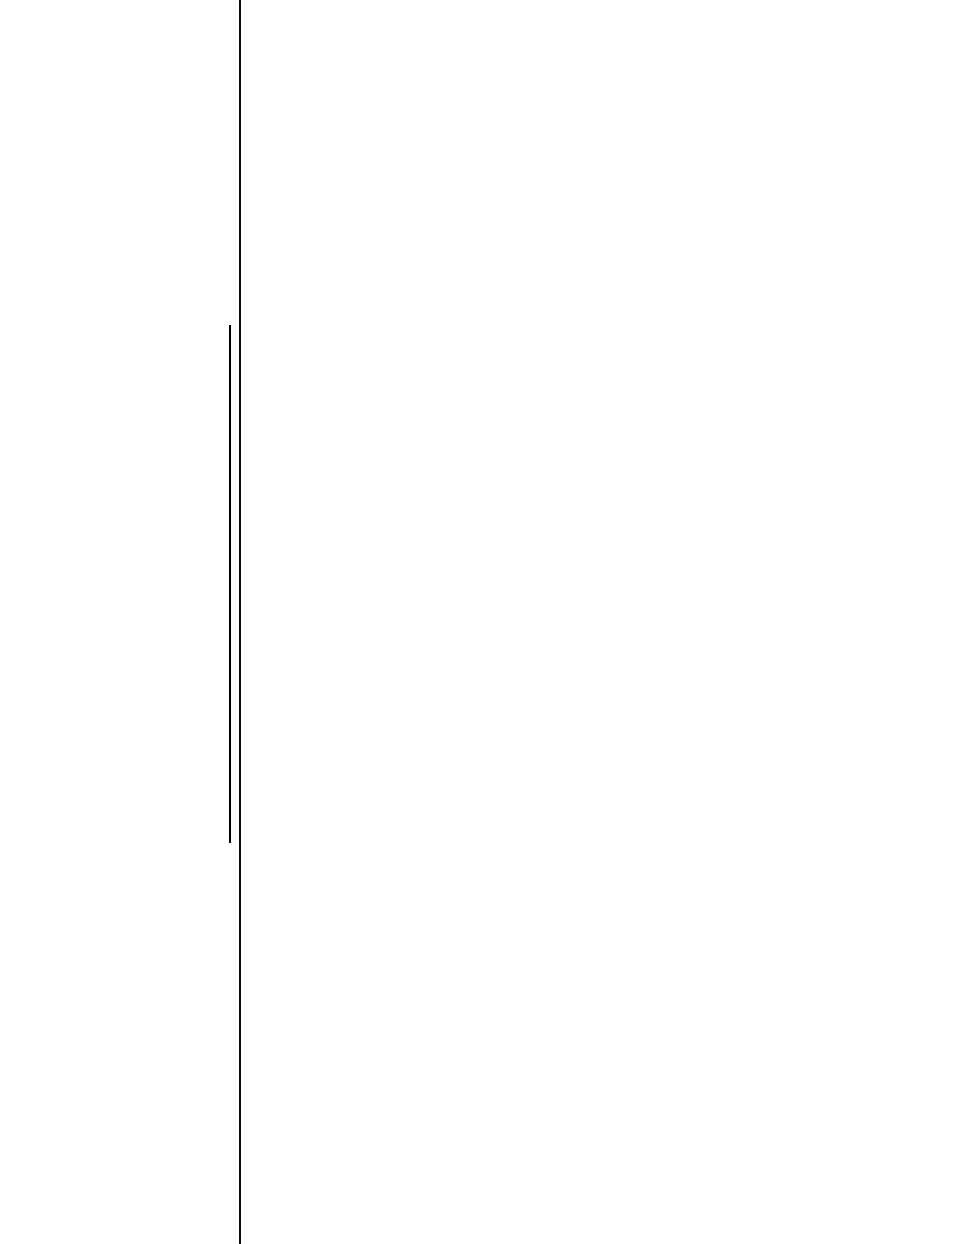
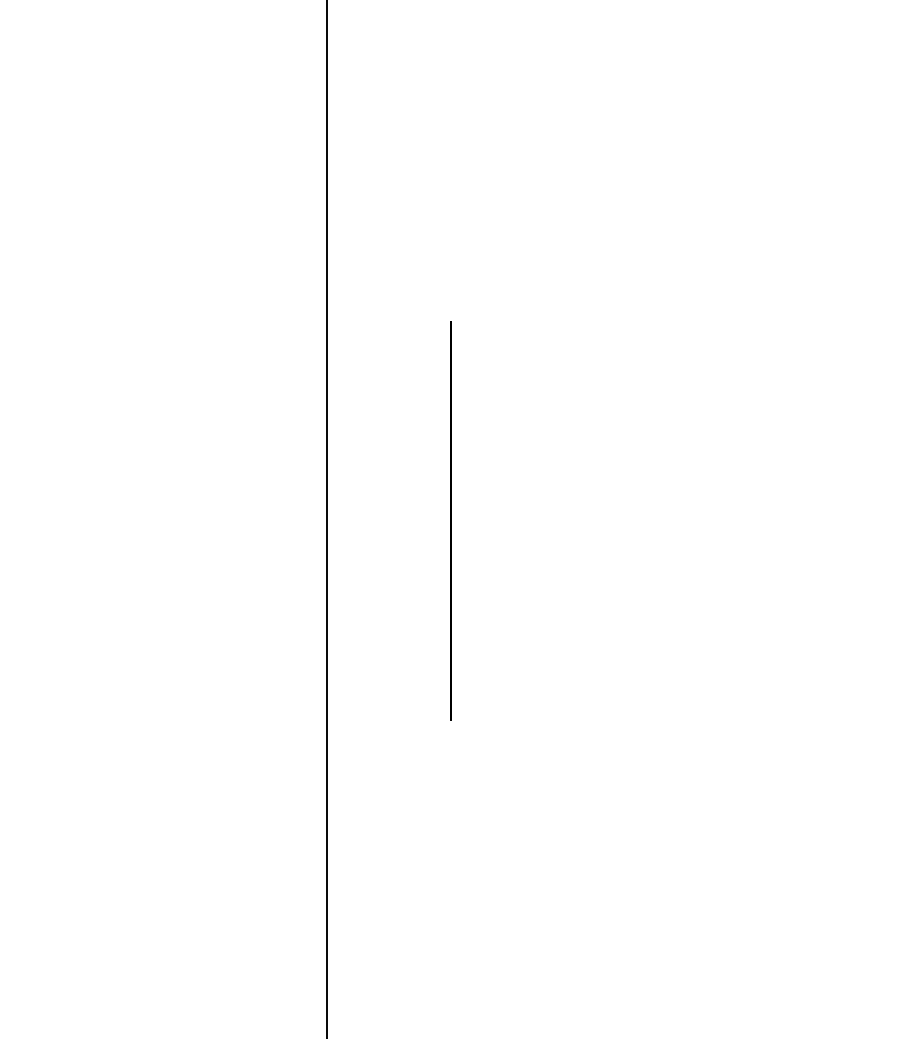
line: (229, 583) -> (450, 520), moved

